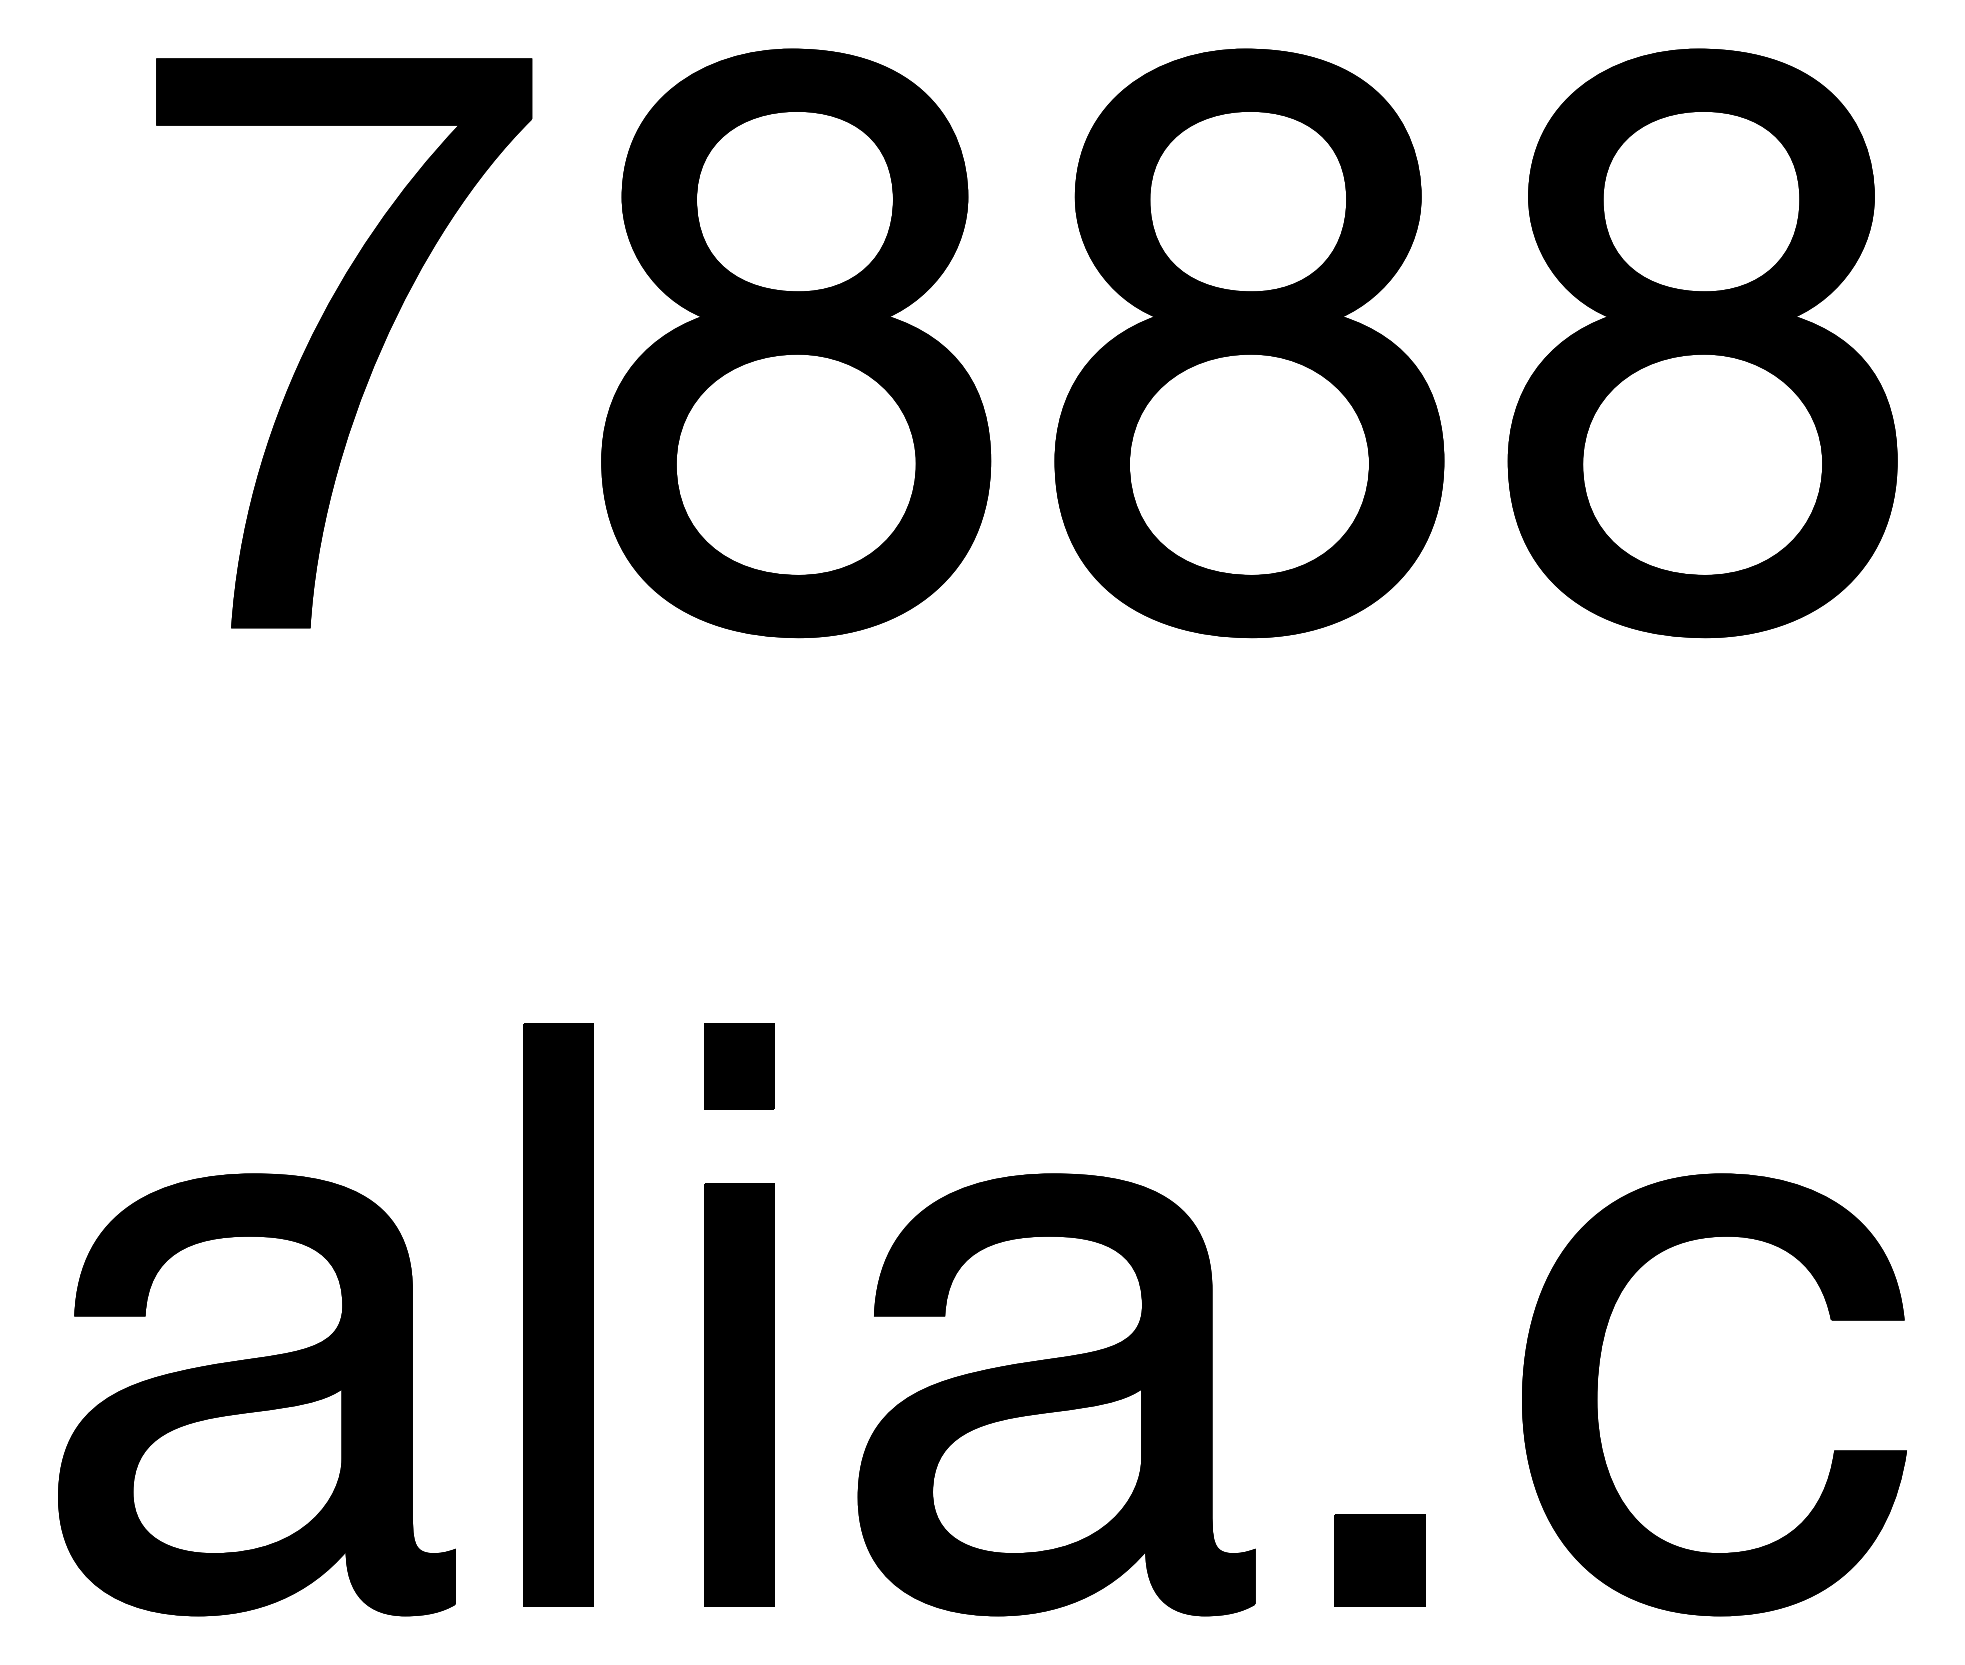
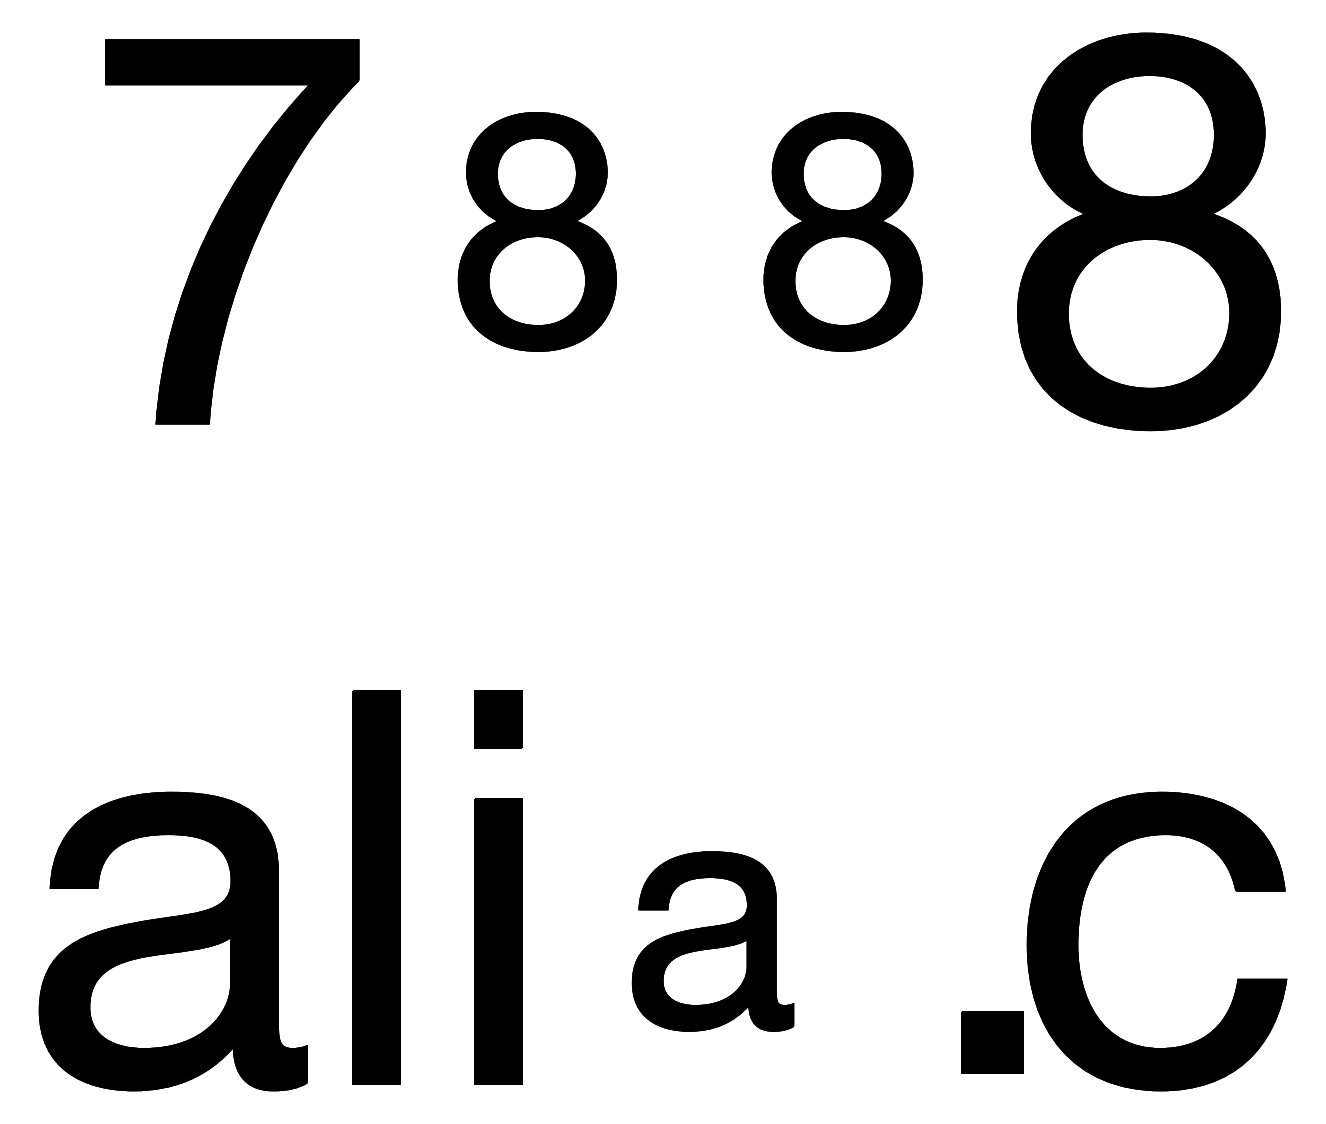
part: (796, 342) -> (537, 231), size x0.6
part: (1248, 342) -> (842, 231), size x0.6
part: (1055, 1394) -> (712, 941), size x0.6
part: (1380, 1560) -> (992, 1042), moved

